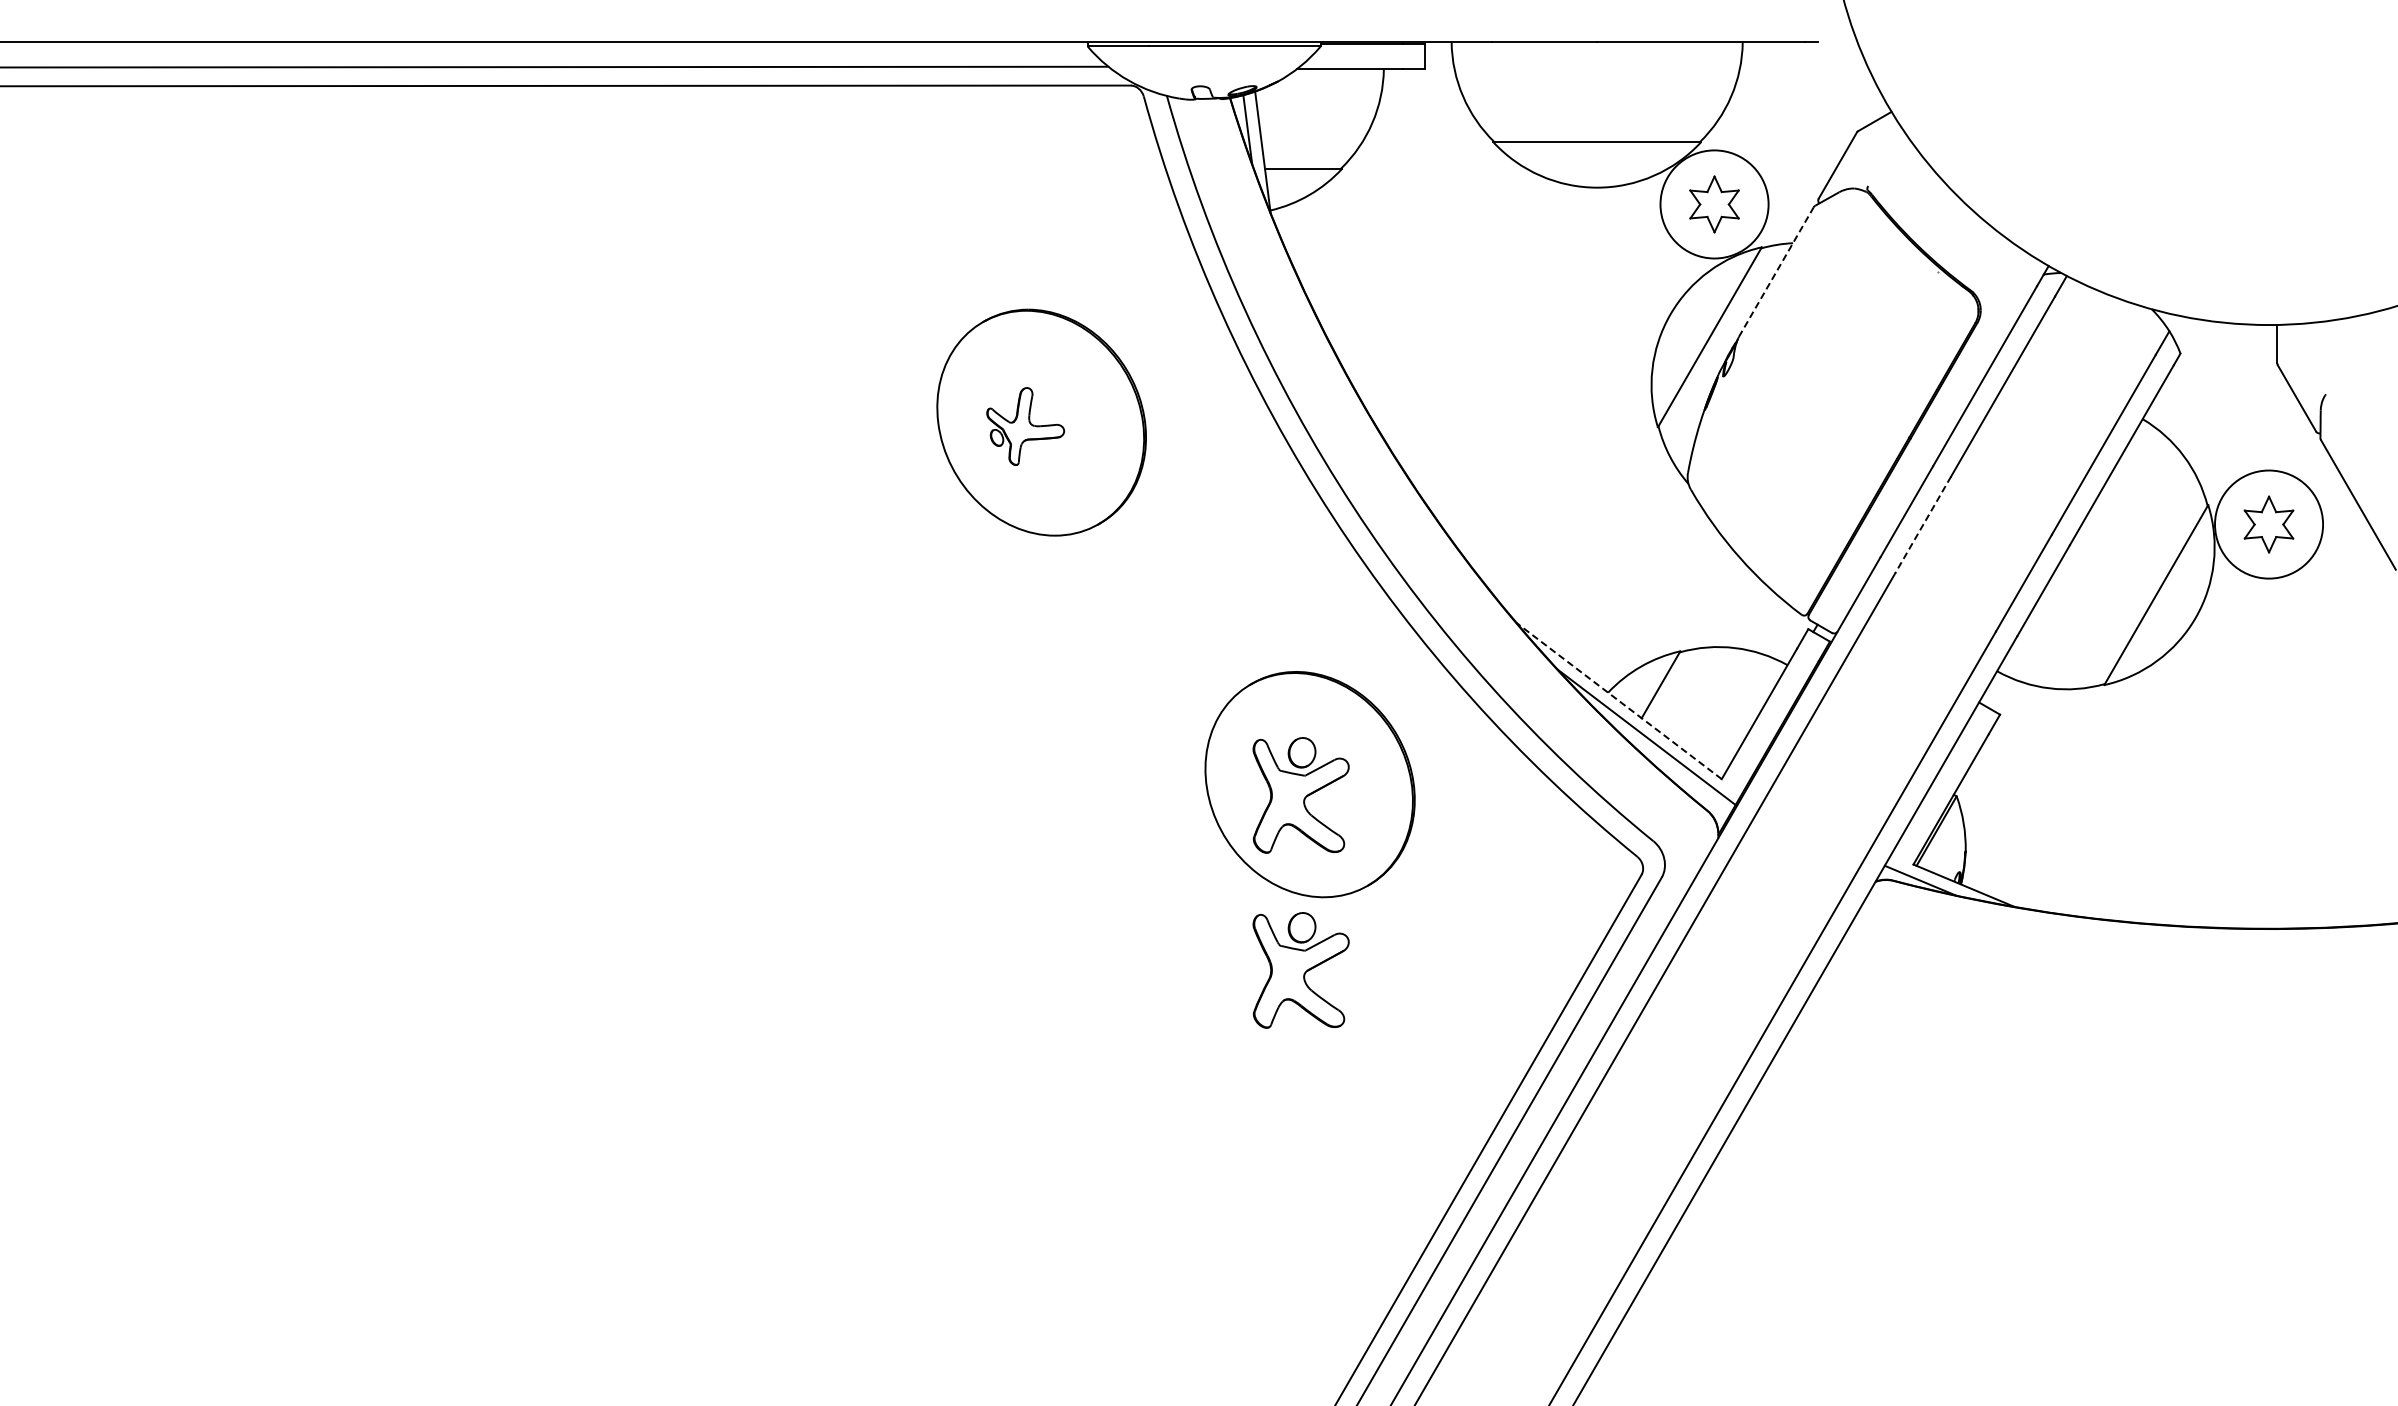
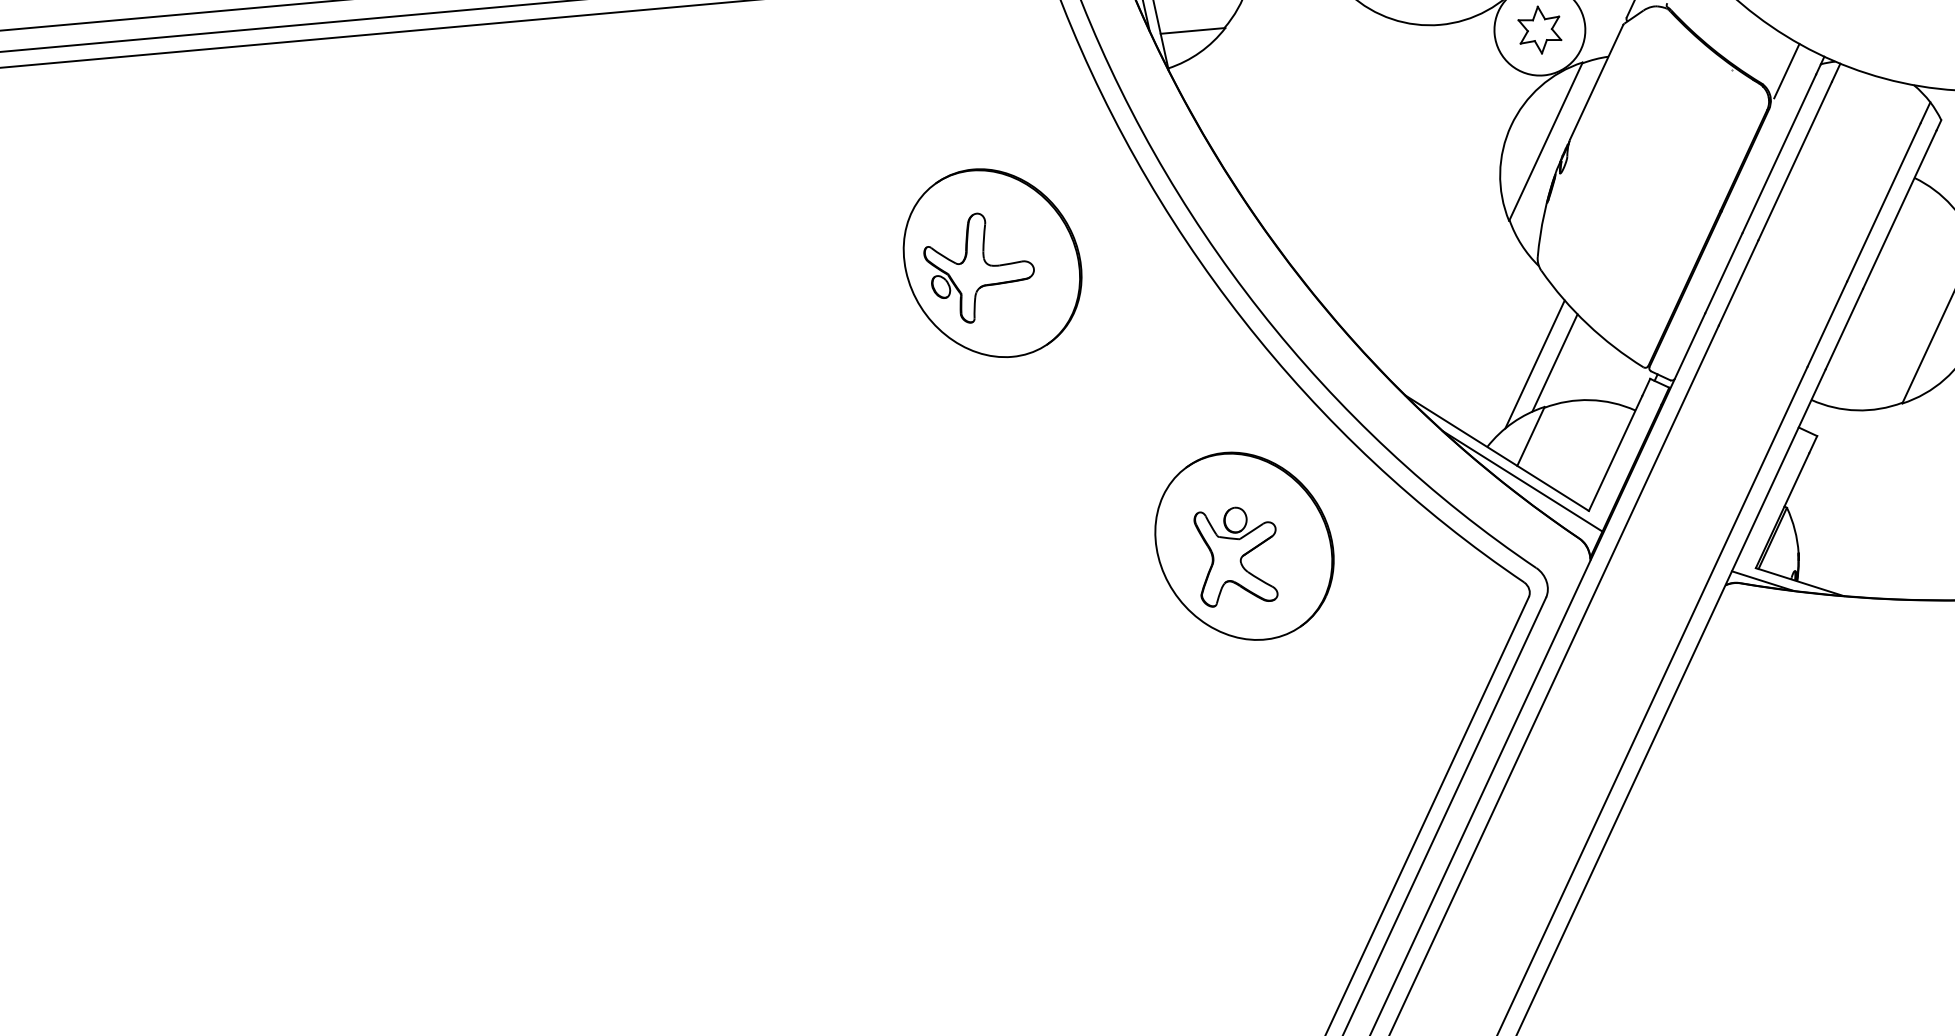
line: (1776, 272) -> (1596, 82), dashed -> solid
line: (2002, 278) -> (1786, 70), added
part: (1025, 426) -> (979, 267), size x1.67
line: (1923, 524) -> (1738, 282), dashed -> solid
line: (1673, 599) -> (1535, 364), added
line: (1697, 600) -> (1555, 363), added
line: (1618, 700) -> (1496, 452), dashed -> solid
part: (1300, 970) -> (1250, 702), removed

